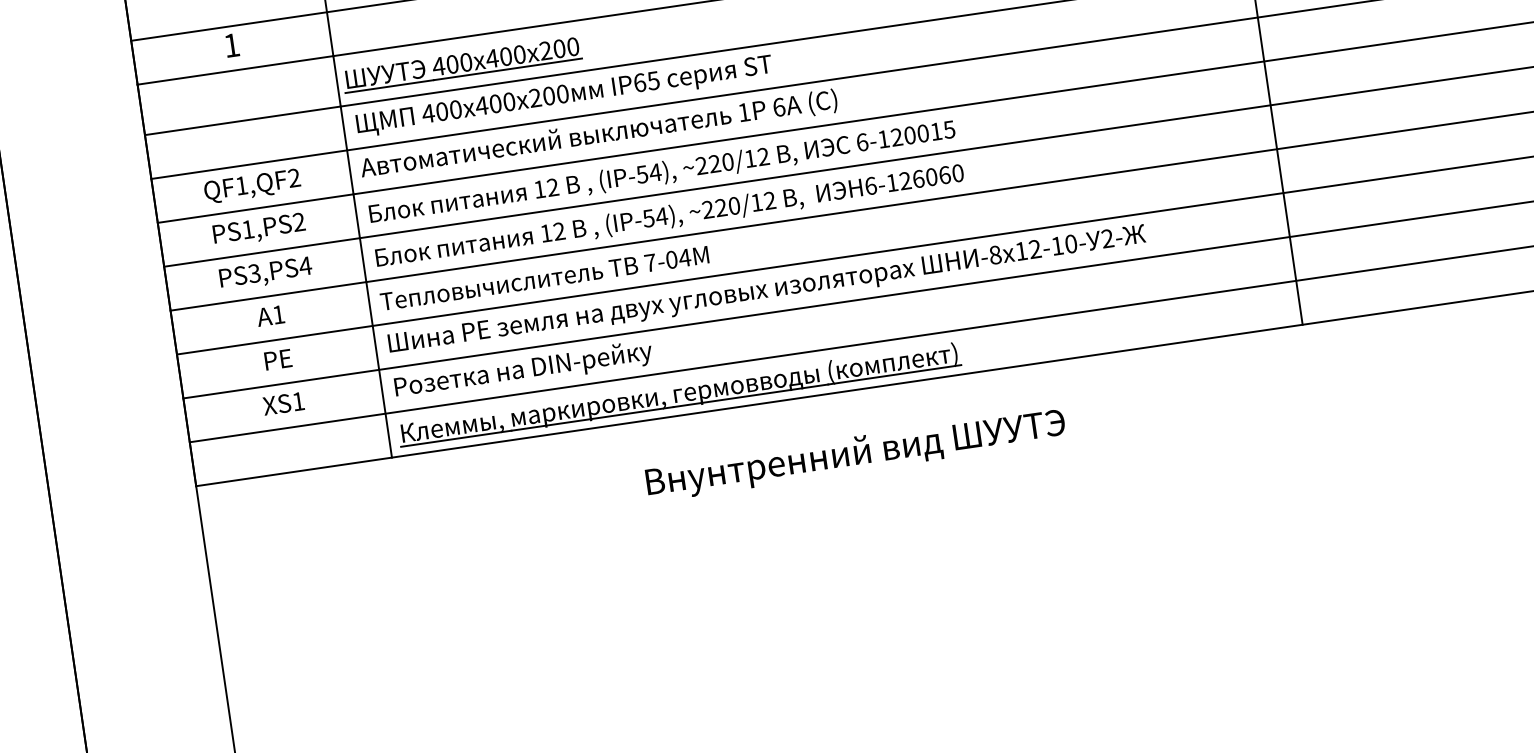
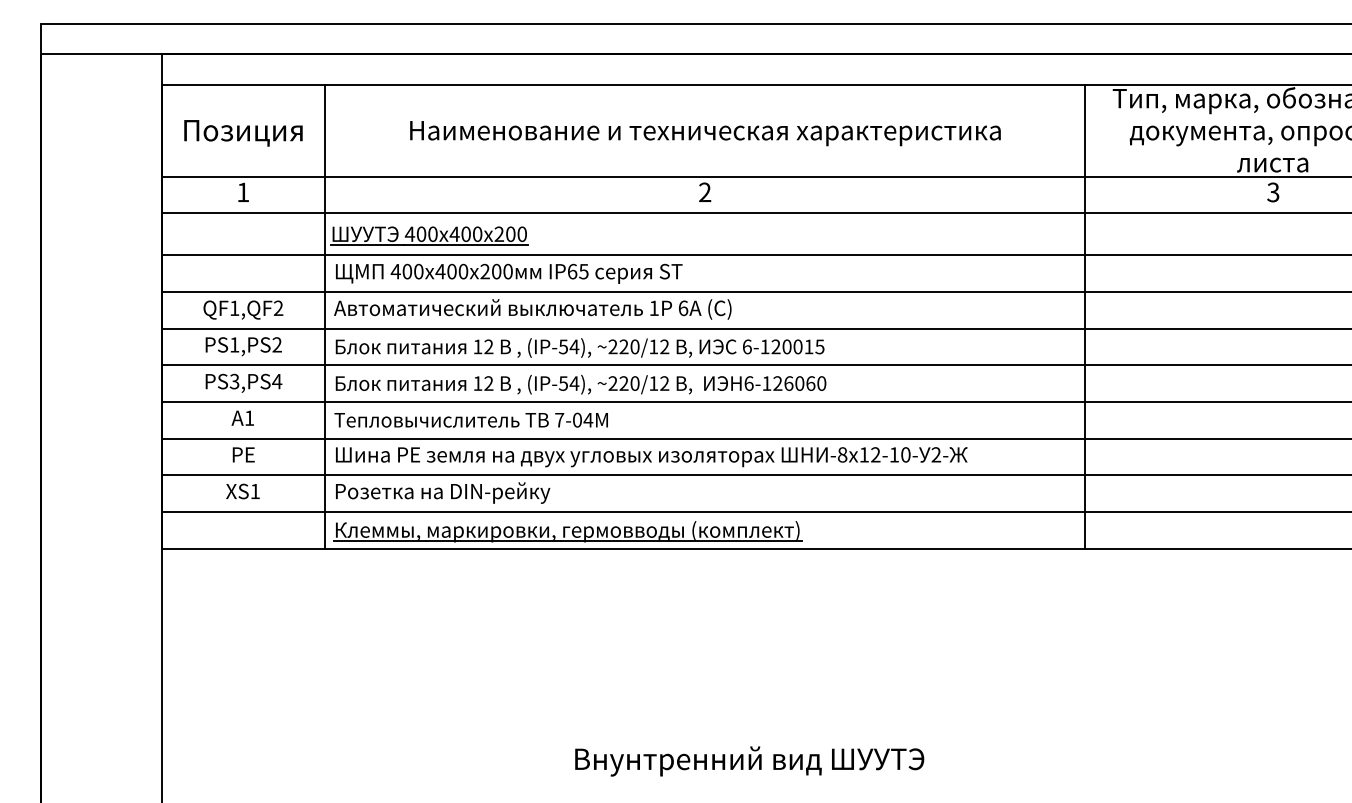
text: (855, 454) -> (749, 761), moved

